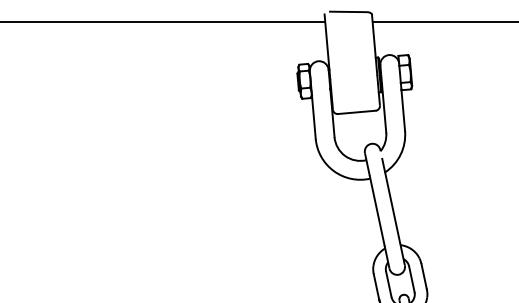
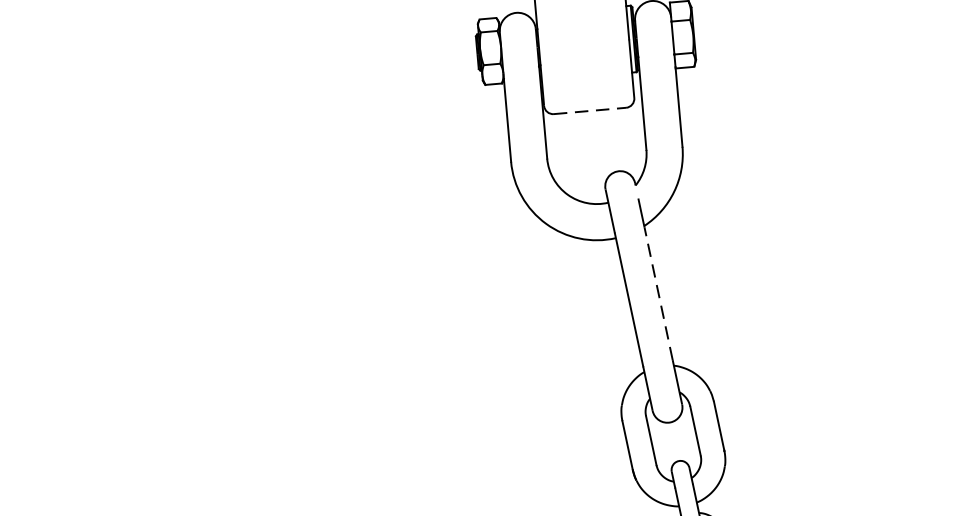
line: (356, 112) -> (589, 111), solid -> dashed
line: (392, 207) -> (658, 293), solid -> dashed

